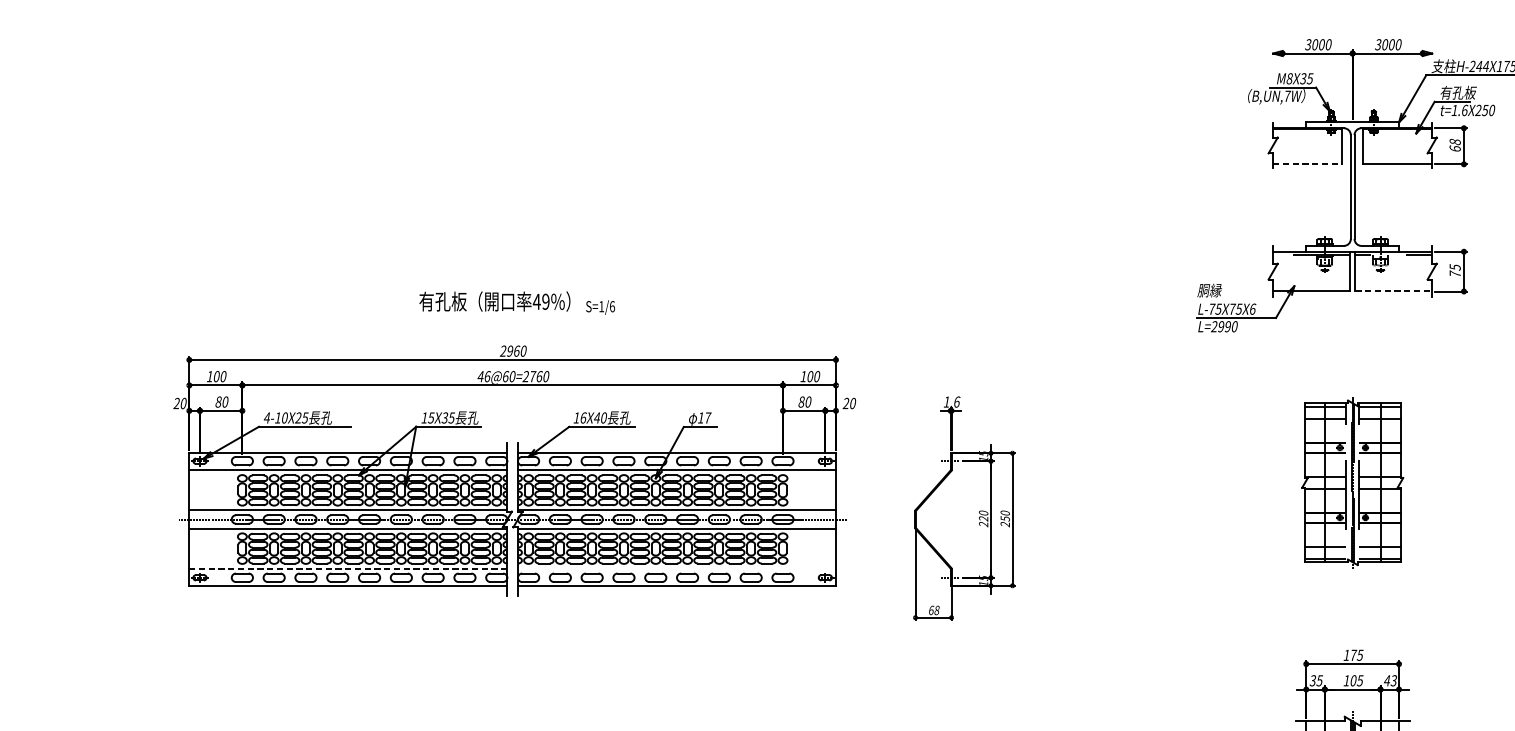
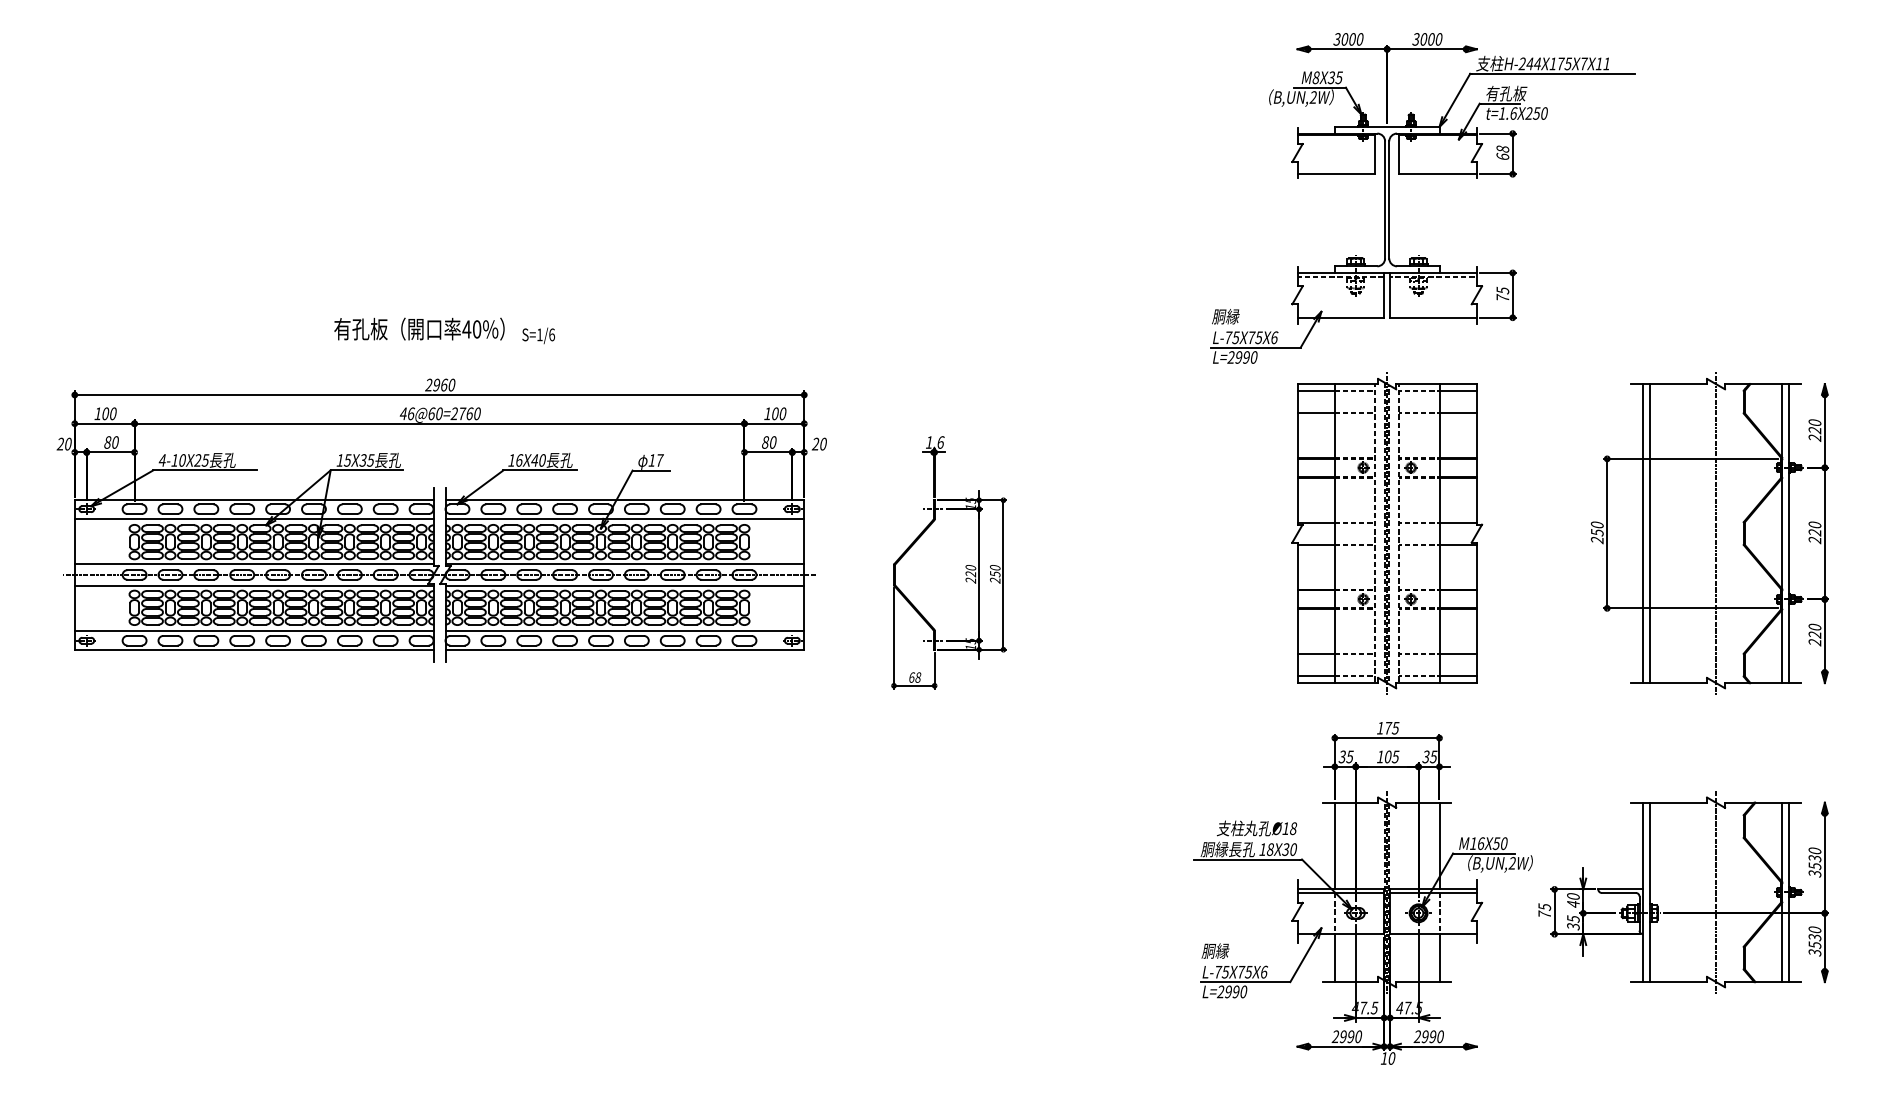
text: (1287, 96) -> (1313, 97), B,UN,7W -> B,UN,2W
line: (1307, 164) -> (1336, 174), dashed -> solid
line: (1394, 291) -> (1434, 317), dashed -> solid
text: (545, 301) -> (476, 329), 49% -> 40%
part: (1352, 482) -> (1387, 533), size x1.67
line: (347, 568) -> (253, 630), dashed -> solid
line: (676, 568) -> (624, 630), added
text: (1390, 680) -> (1429, 756), 43 -> 35

